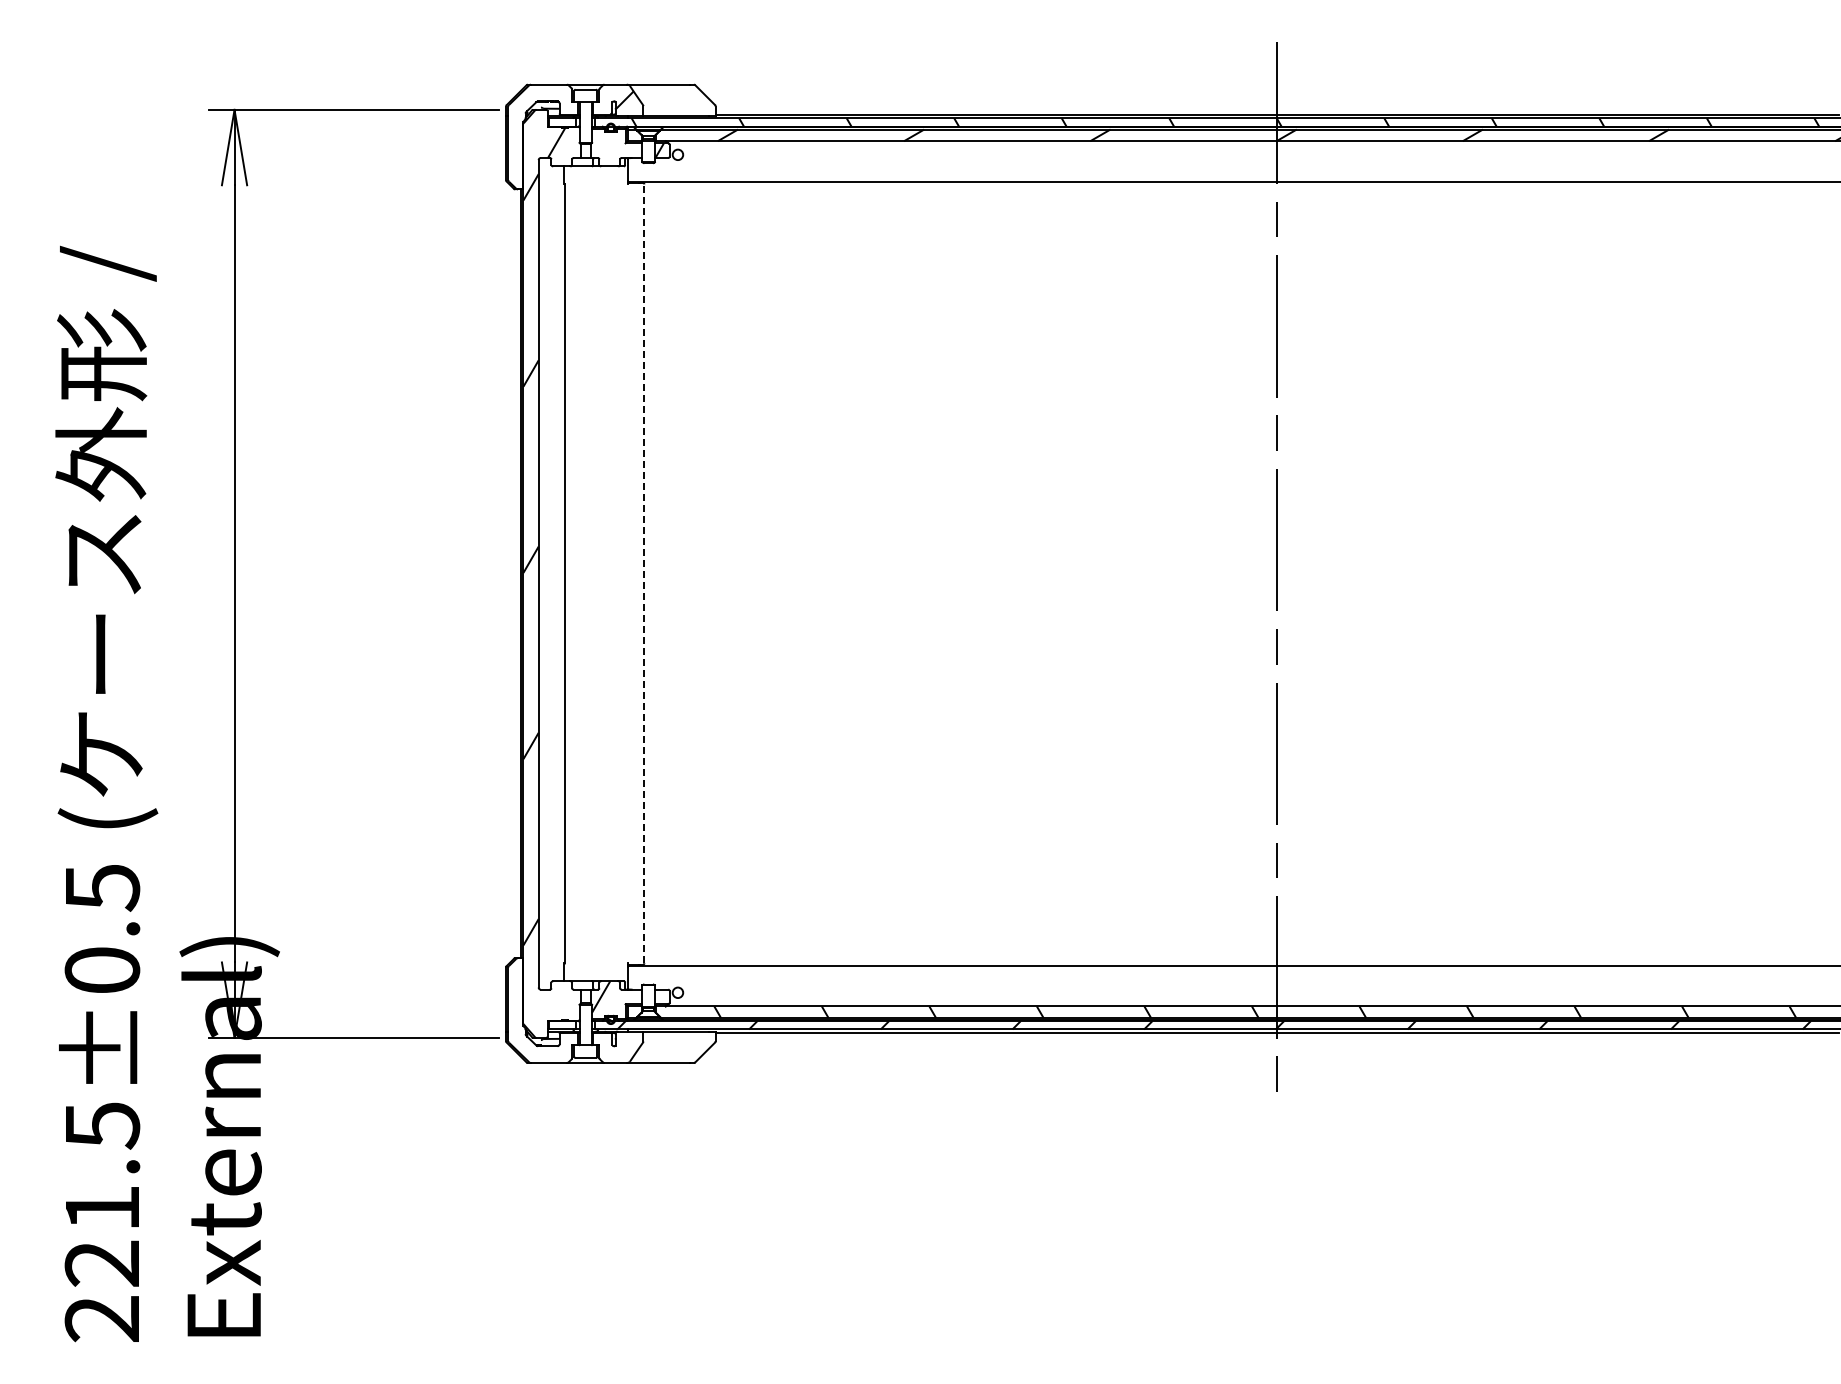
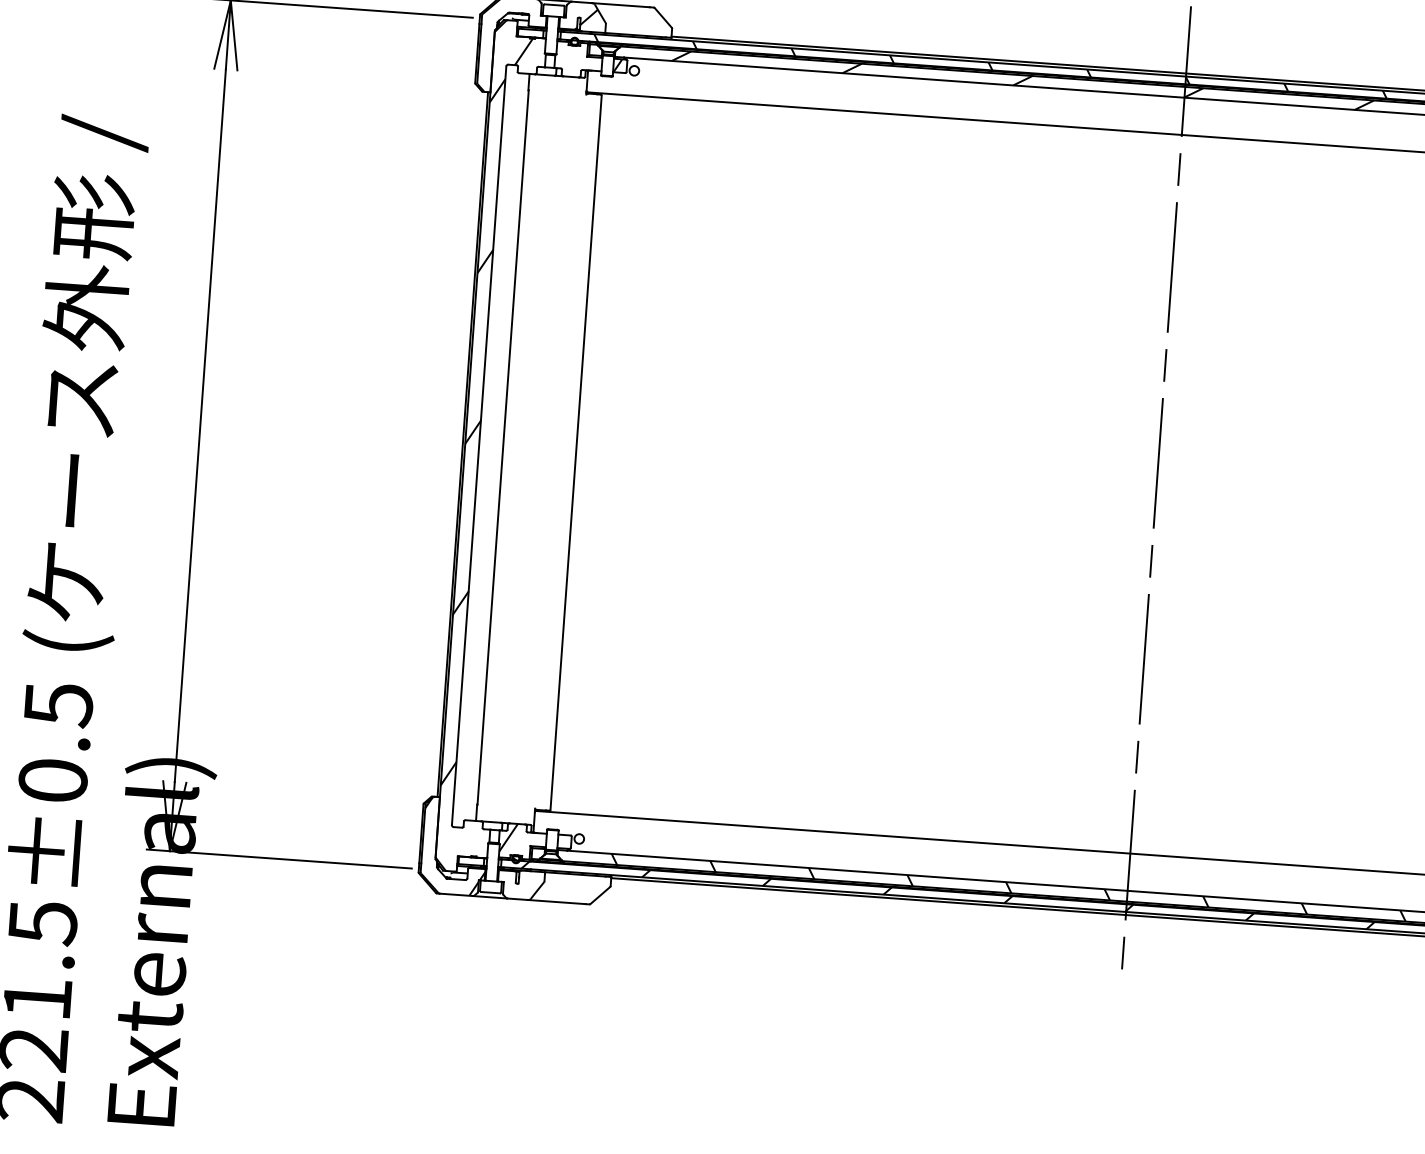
line: (644, 573) -> (576, 452), dashed -> solid
hatch: (543, 1011) -> (454, 847), added

